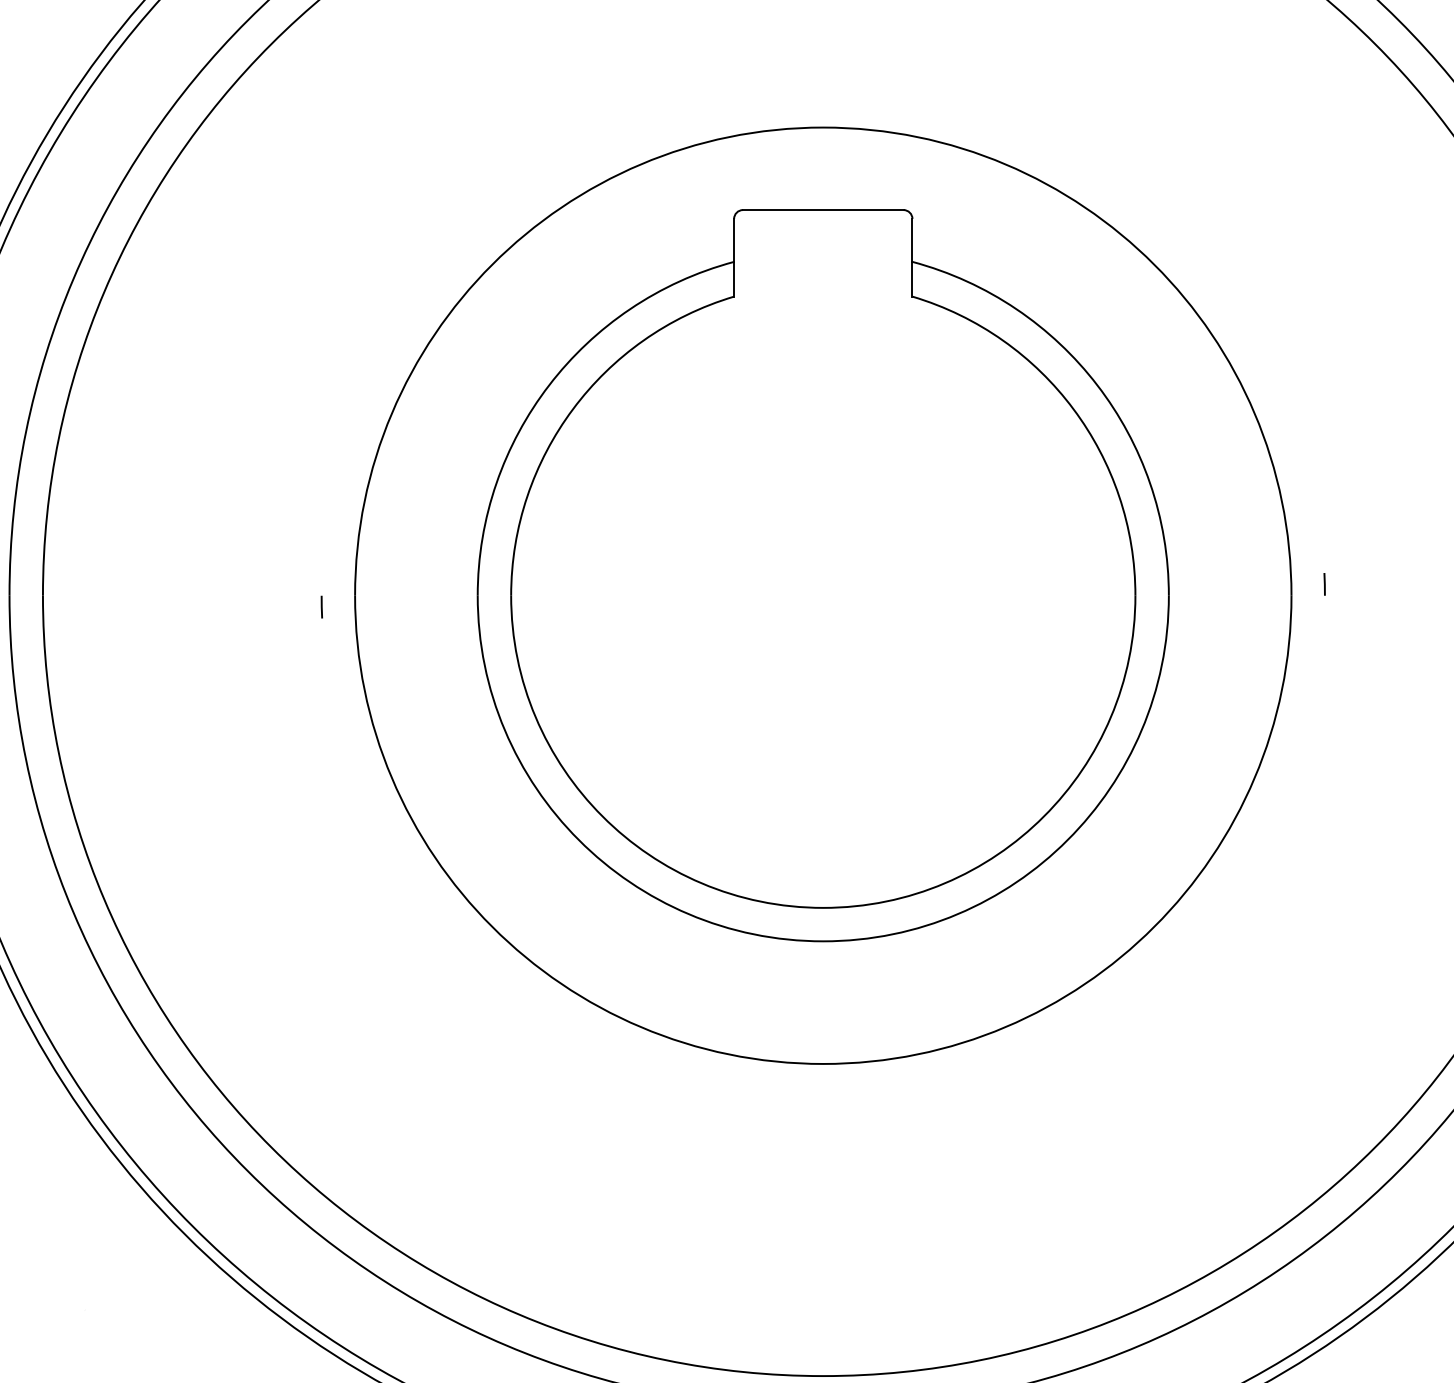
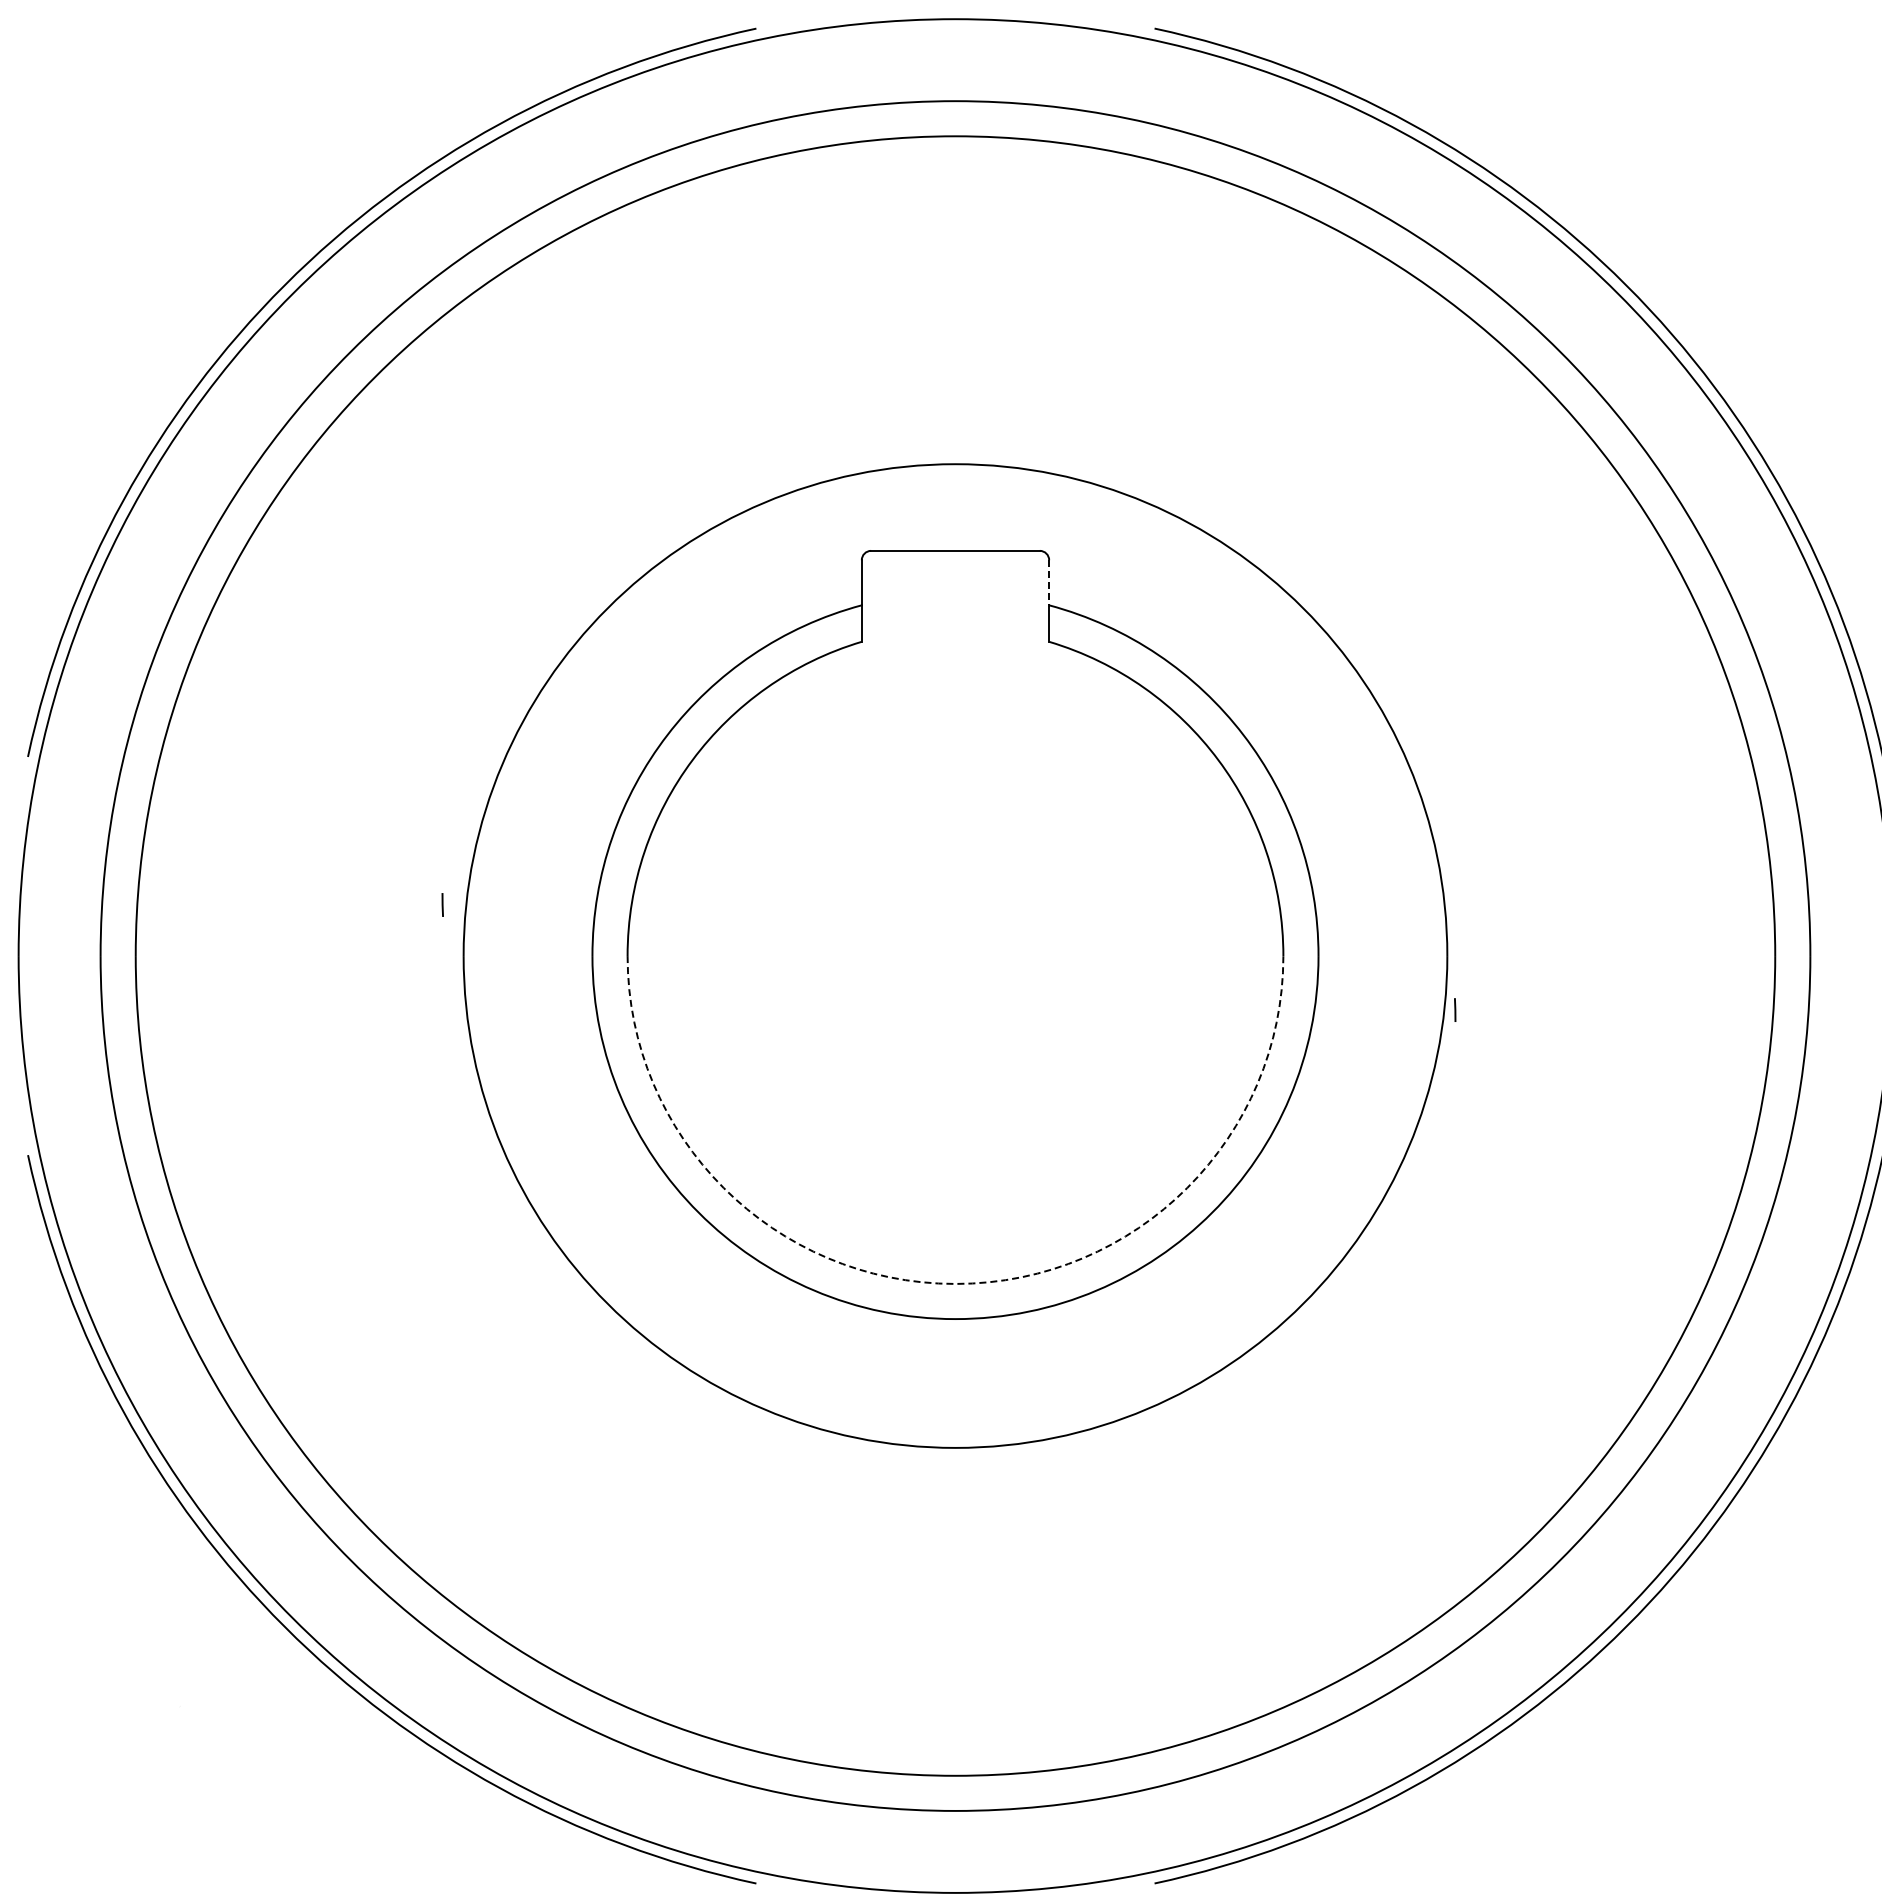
line: (912, 240) -> (1049, 582), solid -> dashed
line: (1324, 583) -> (1455, 1009), moved
line: (321, 606) -> (442, 904), moved
arc: (823, 907) -> (955, 1283), solid -> dashed

